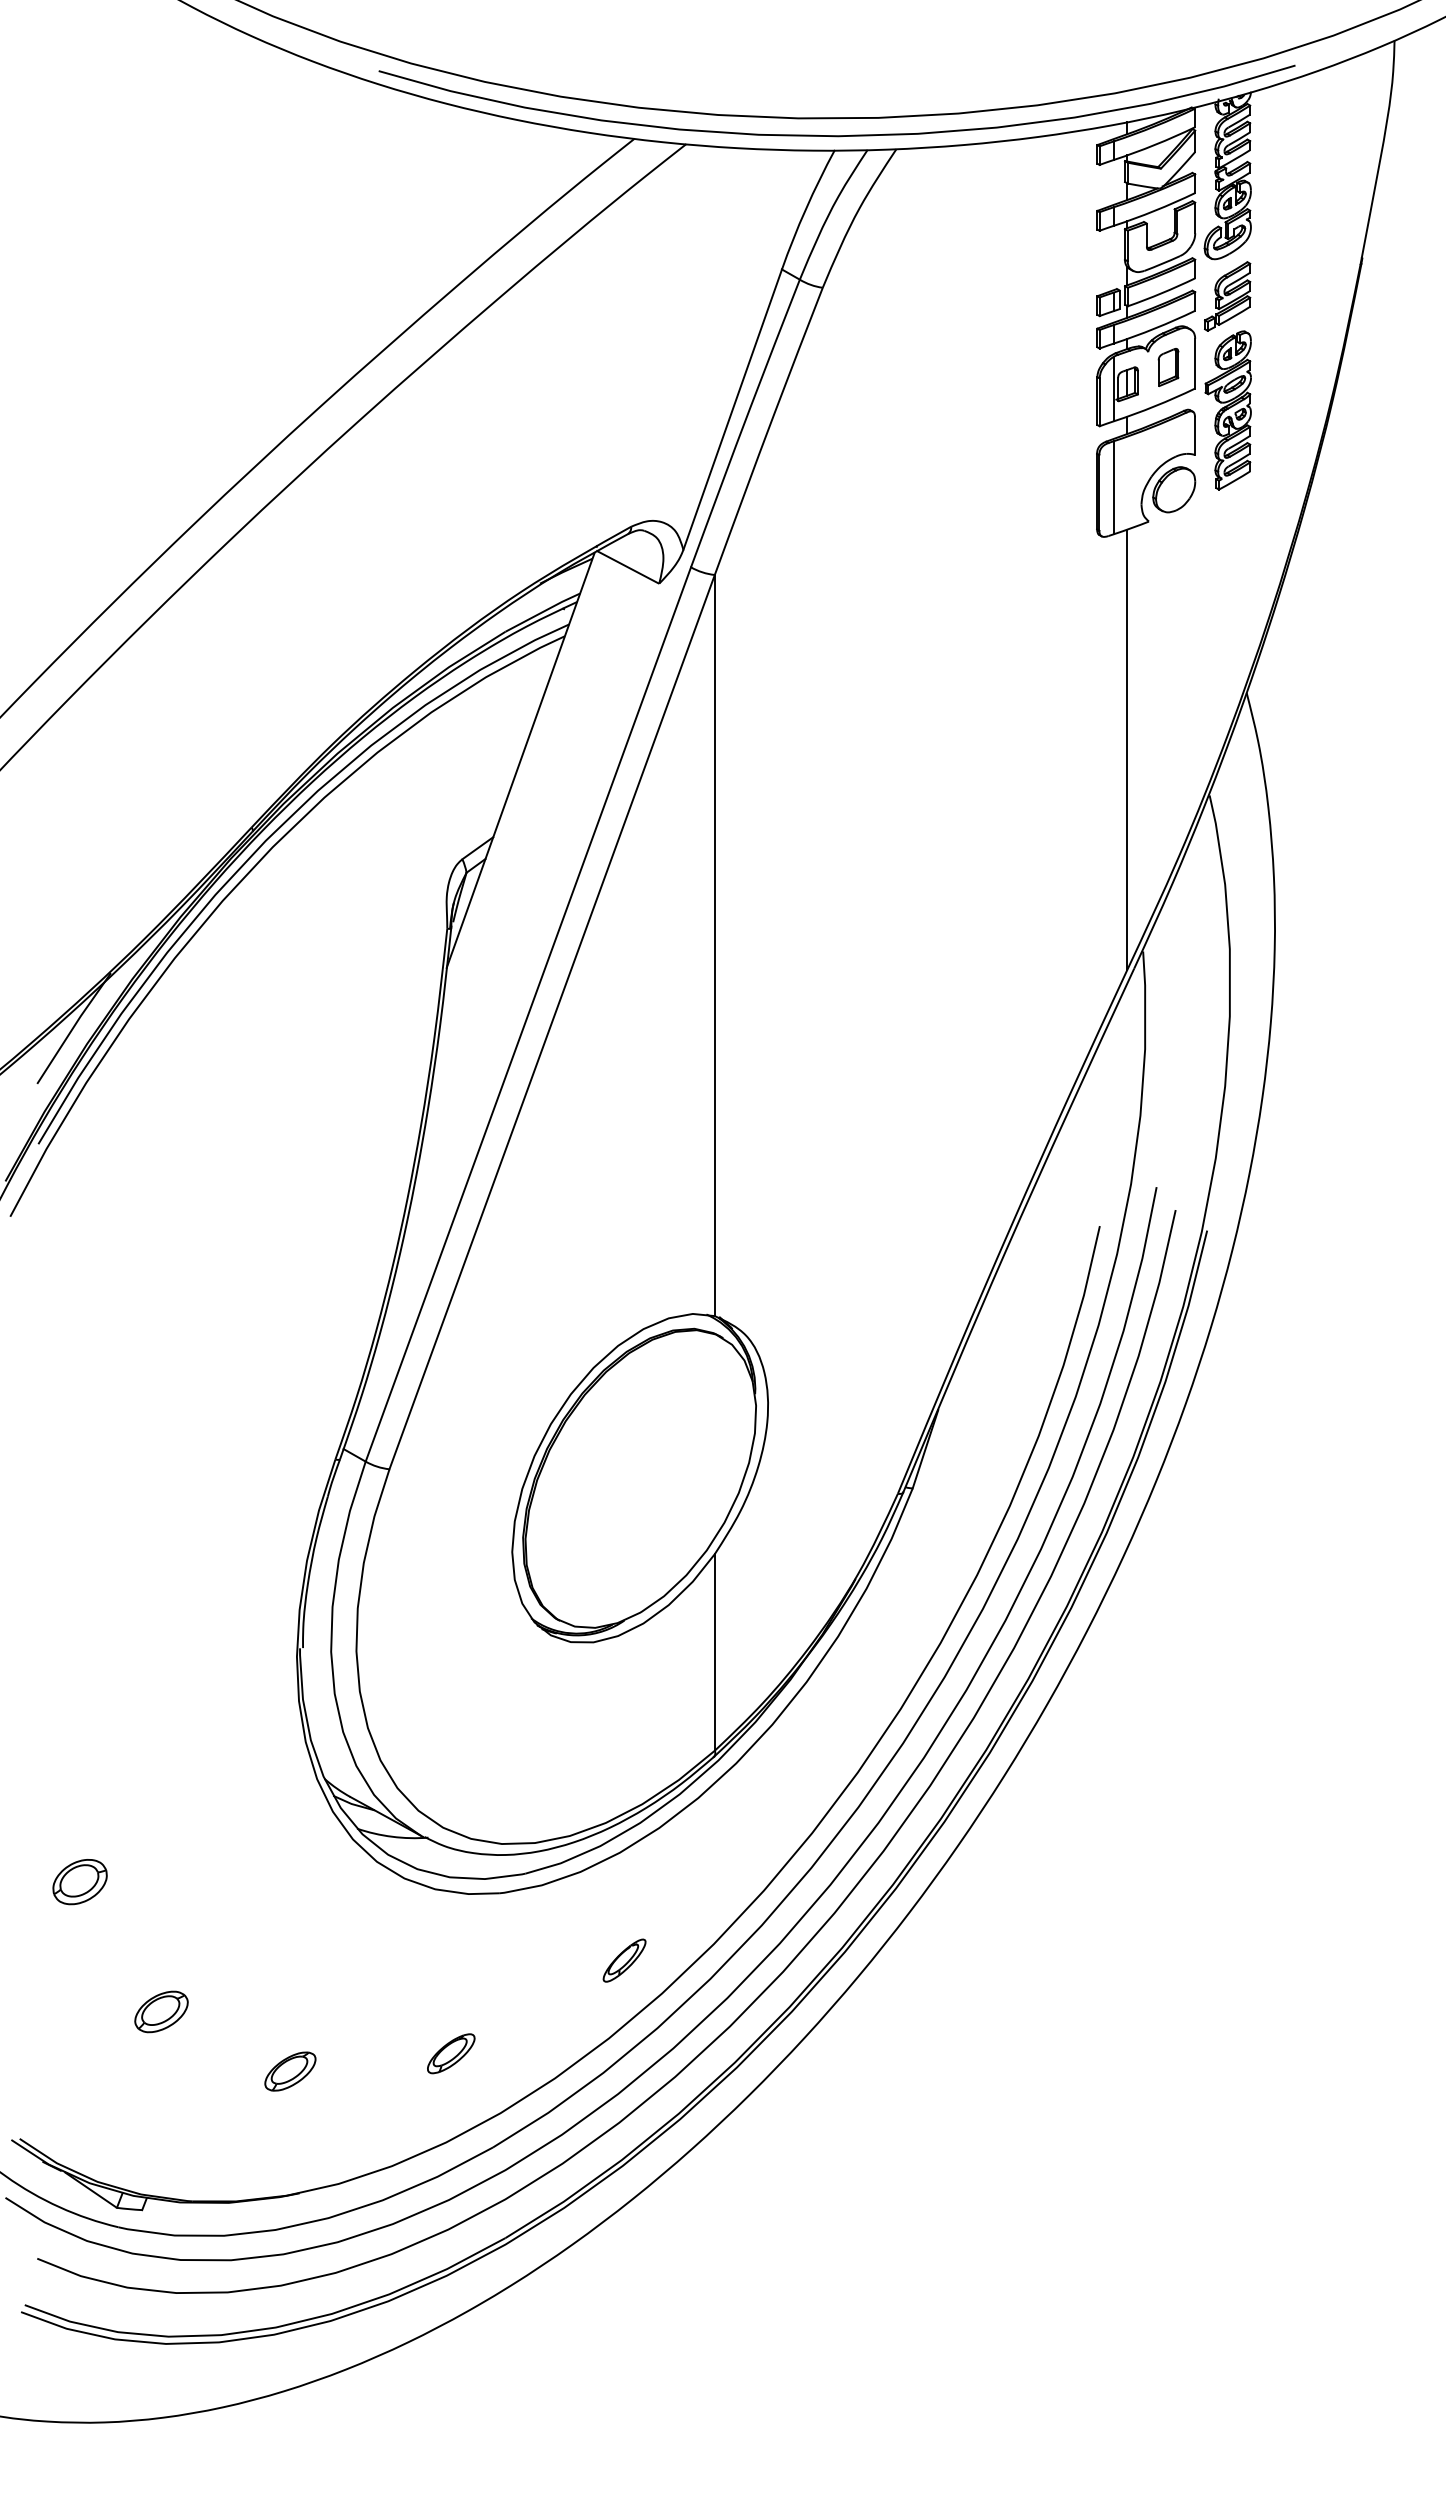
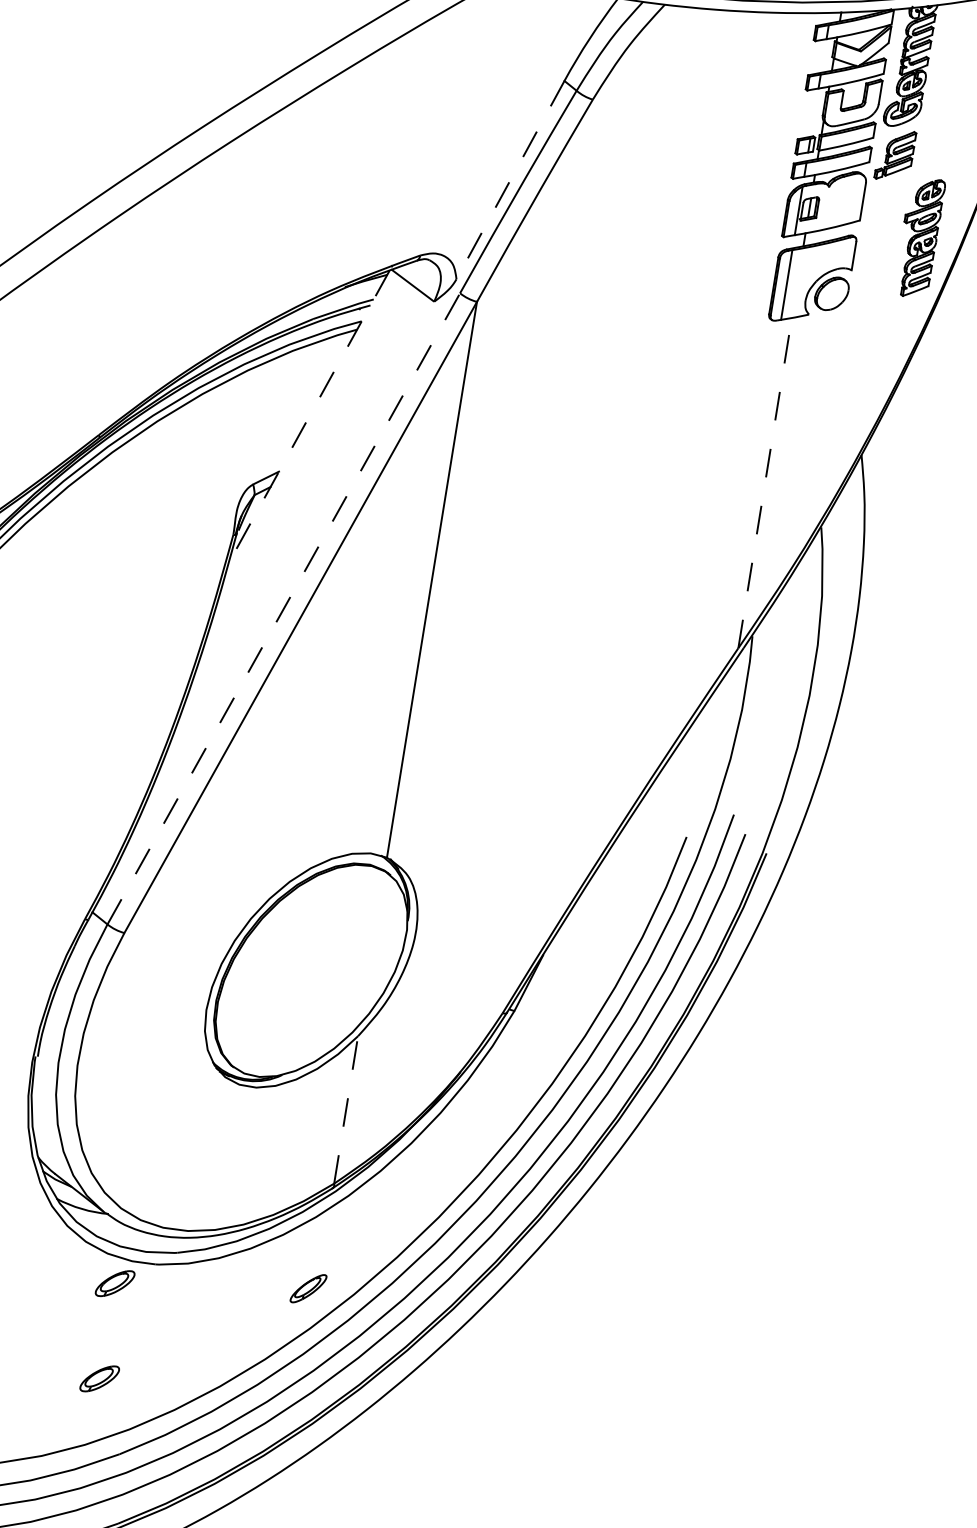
part: (1168, 367) -> (842, 201), removed
line: (732, 409) -> (510, 179), solid -> dashed
part: (1227, 410) -> (918, 237), moved
line: (1127, 749) -> (765, 482), solid -> dashed
line: (520, 760) -> (308, 417), solid -> dashed
line: (528, 1014) -> (283, 608), solid -> dashed
line: (714, 1651) -> (346, 1109), solid -> dashed
part: (451, 1926) -> (115, 1283), added
part: (624, 1960) -> (308, 1288), moved

